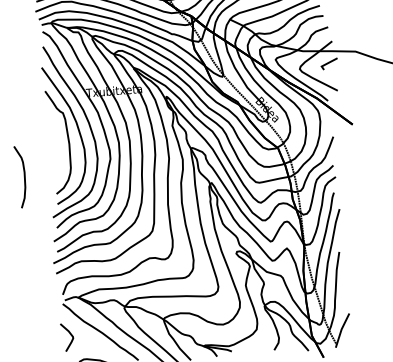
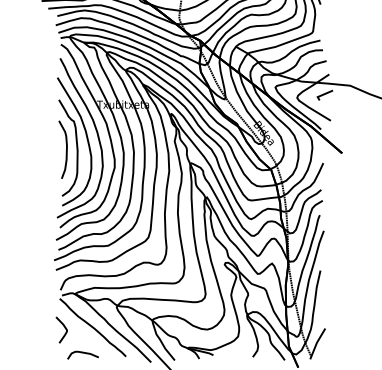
curve: (23, 178) -> (65, 151), moved

